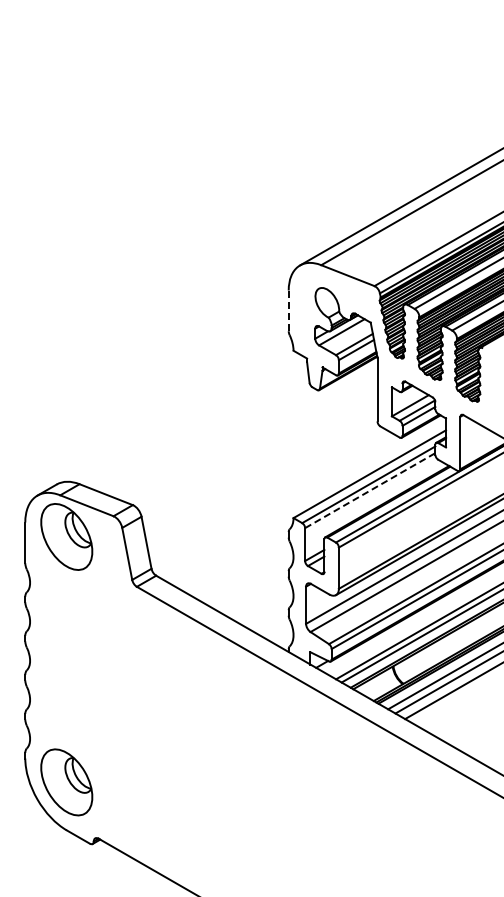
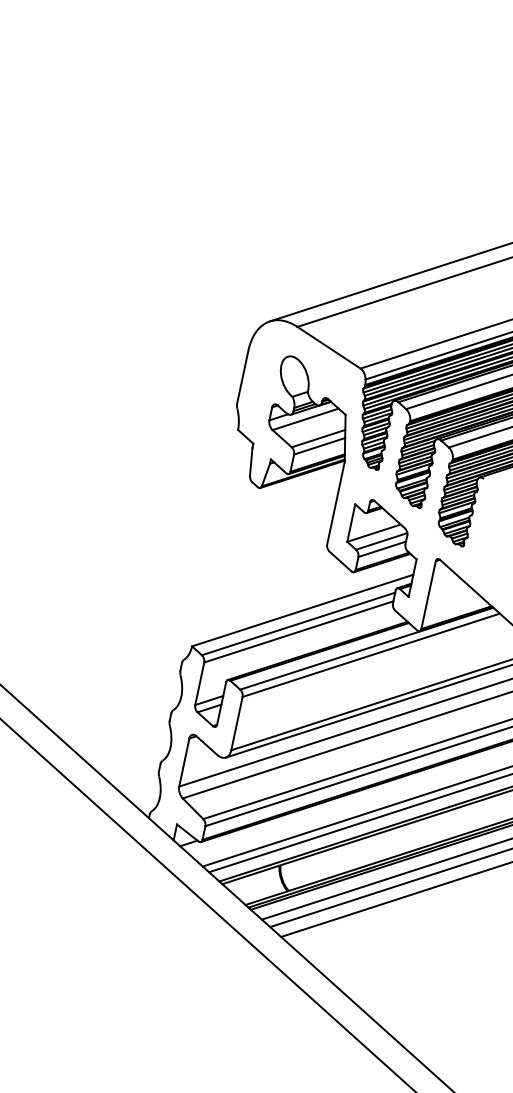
line: (288, 311) -> (242, 377), dashed -> solid
line: (370, 490) -> (299, 631), dashed -> solid

